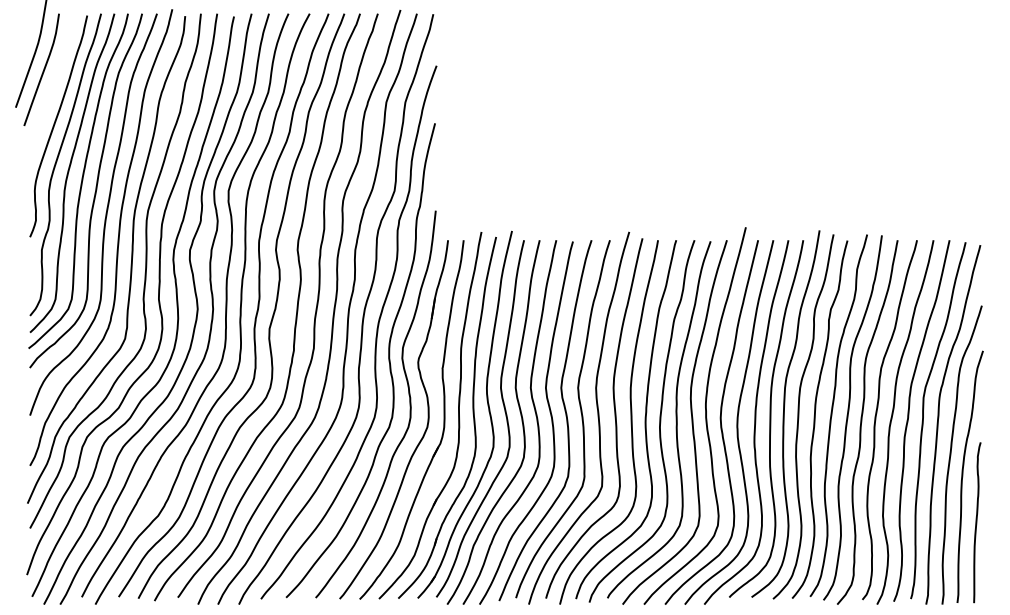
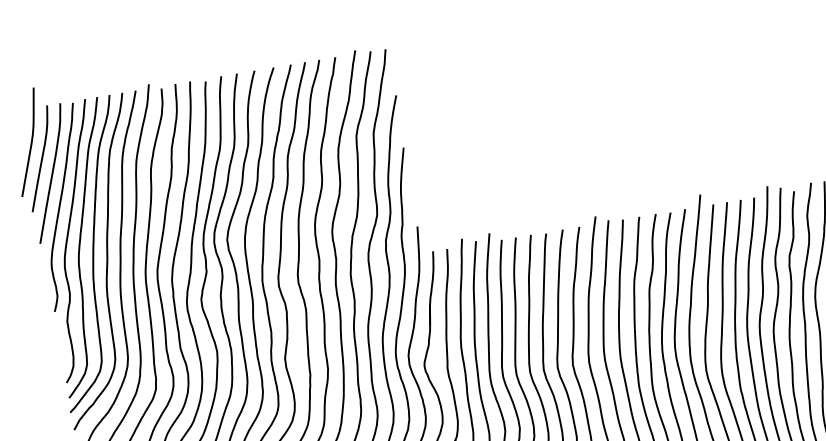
curve: (51, 87) -> (51, 173), added

